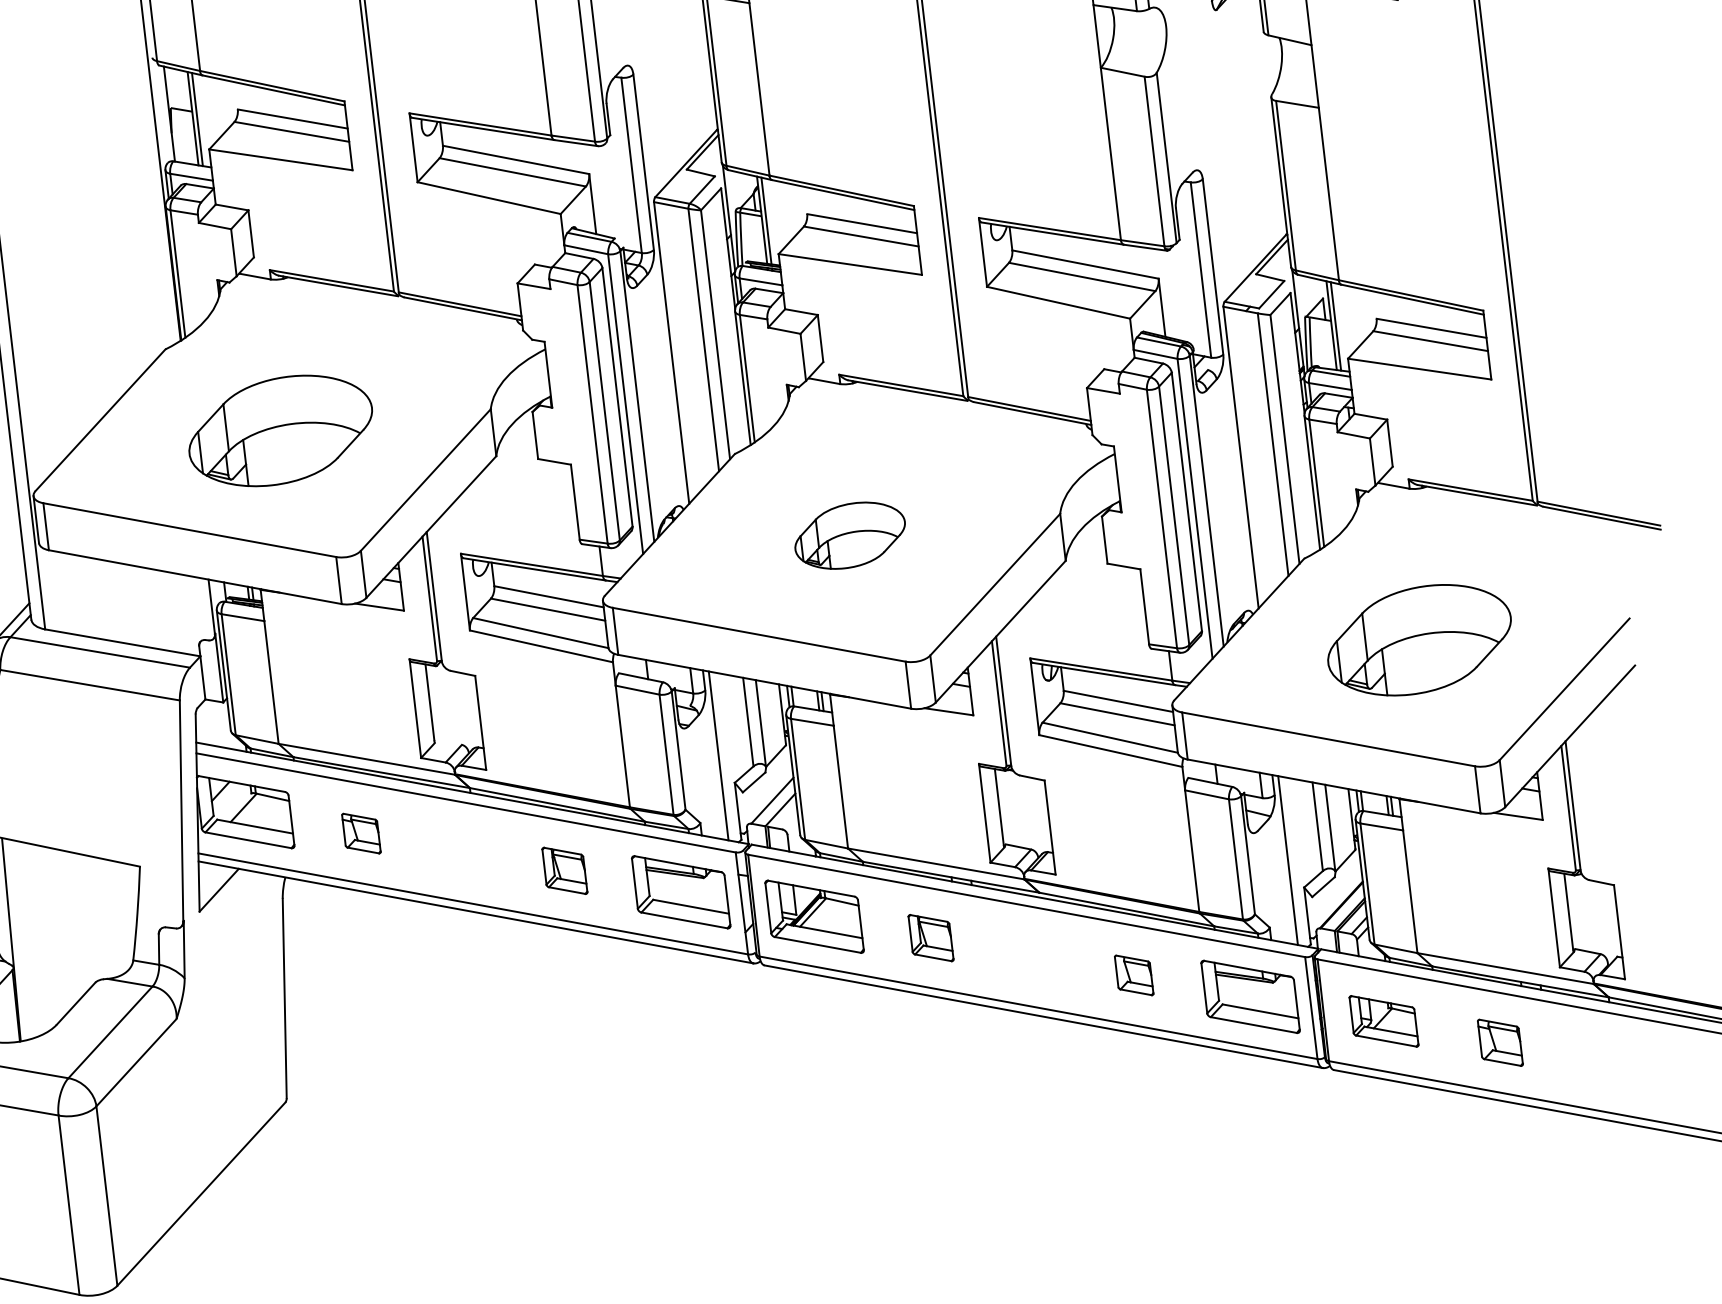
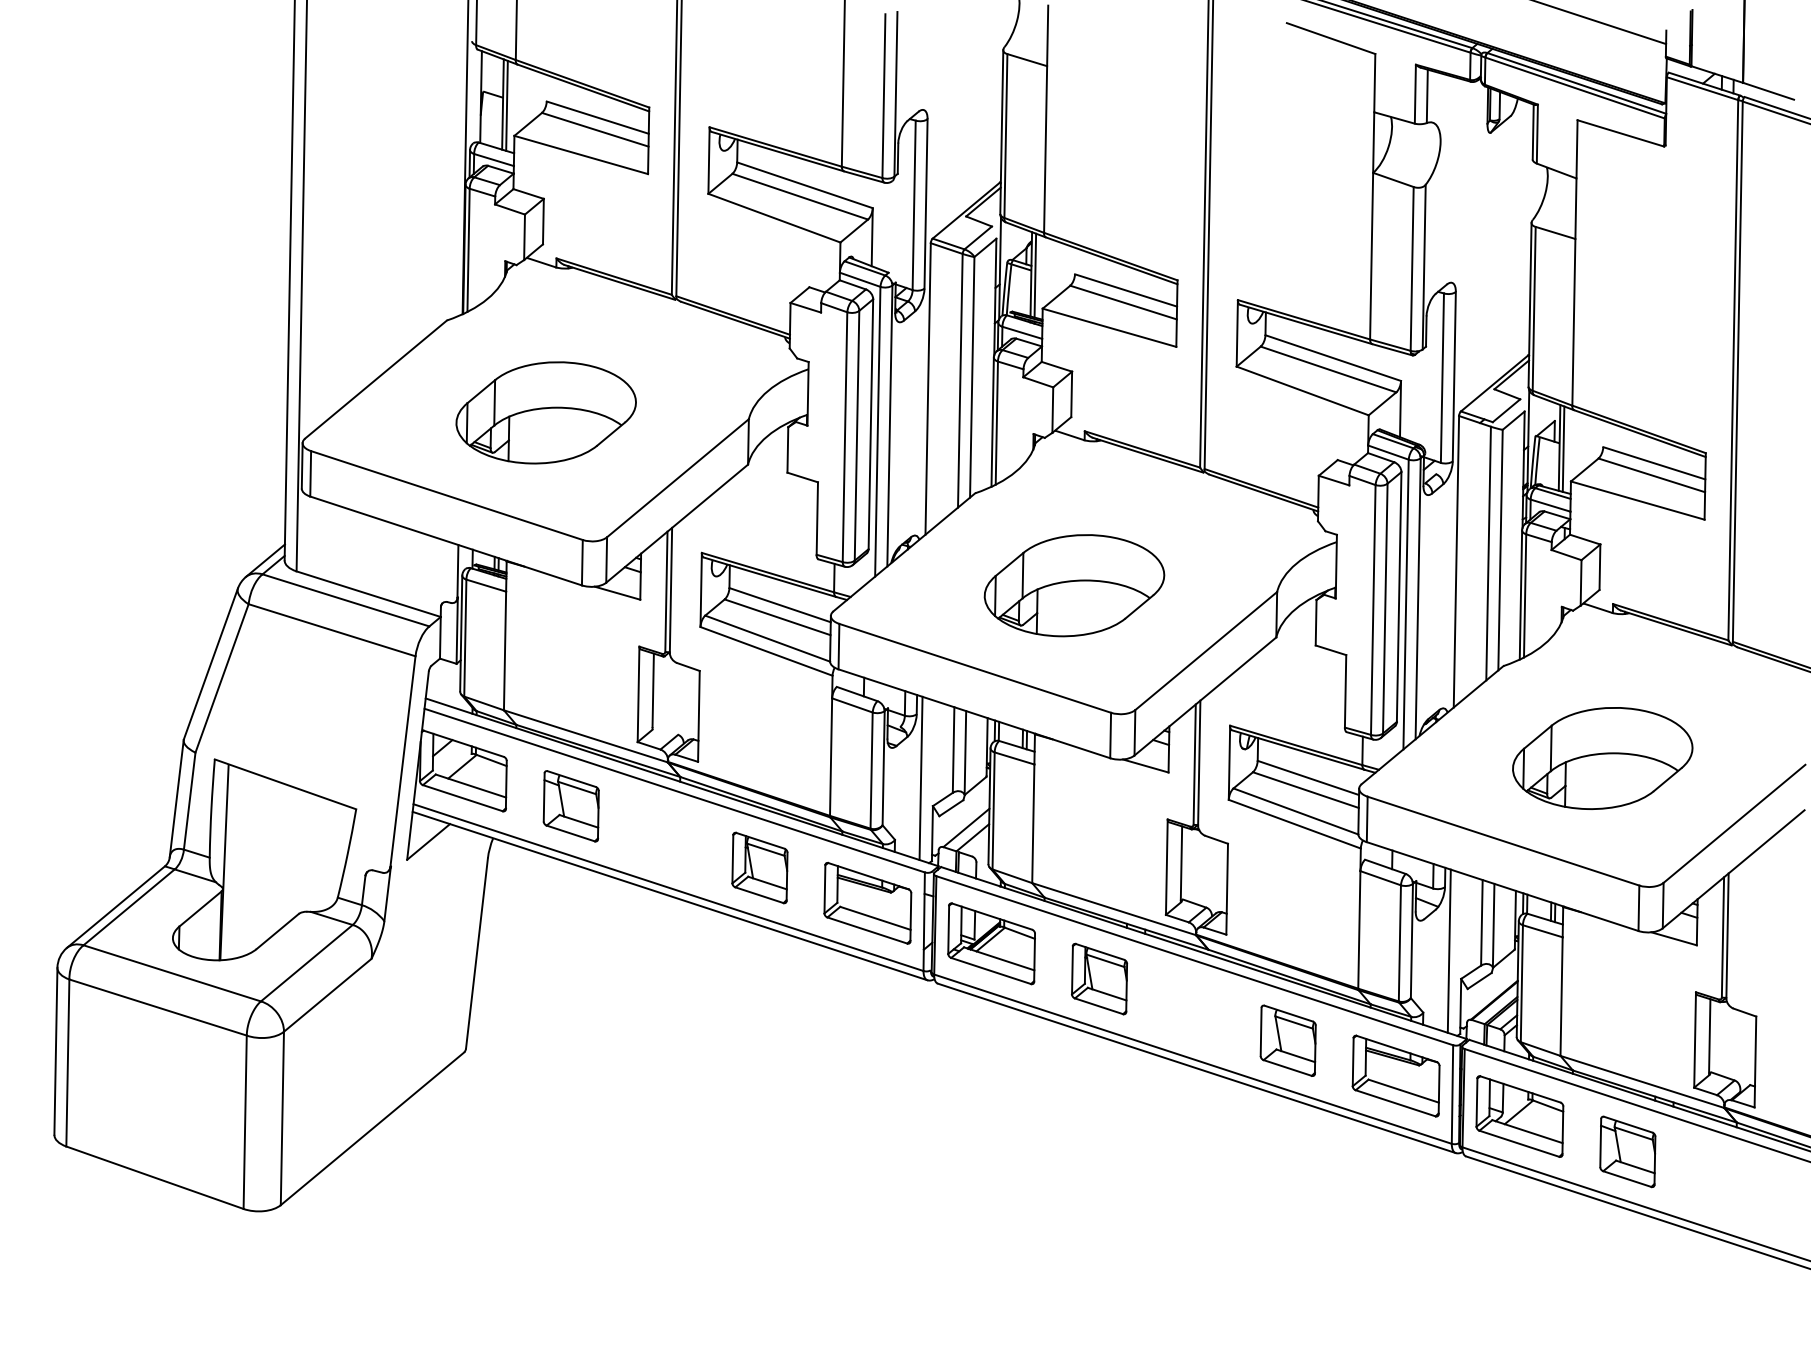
part: (850, 535) -> (1074, 585), size x1.67
part: (360, 833) -> (570, 806), size x1.67
part: (564, 870) -> (759, 867), size x1.43
part: (930, 937) -> (1099, 978), size x1.43
part: (1133, 975) -> (1287, 1040), size x1.67
part: (1383, 1021) -> (1519, 1116), size x1.43
part: (1499, 1042) -> (1627, 1151), size x1.43

